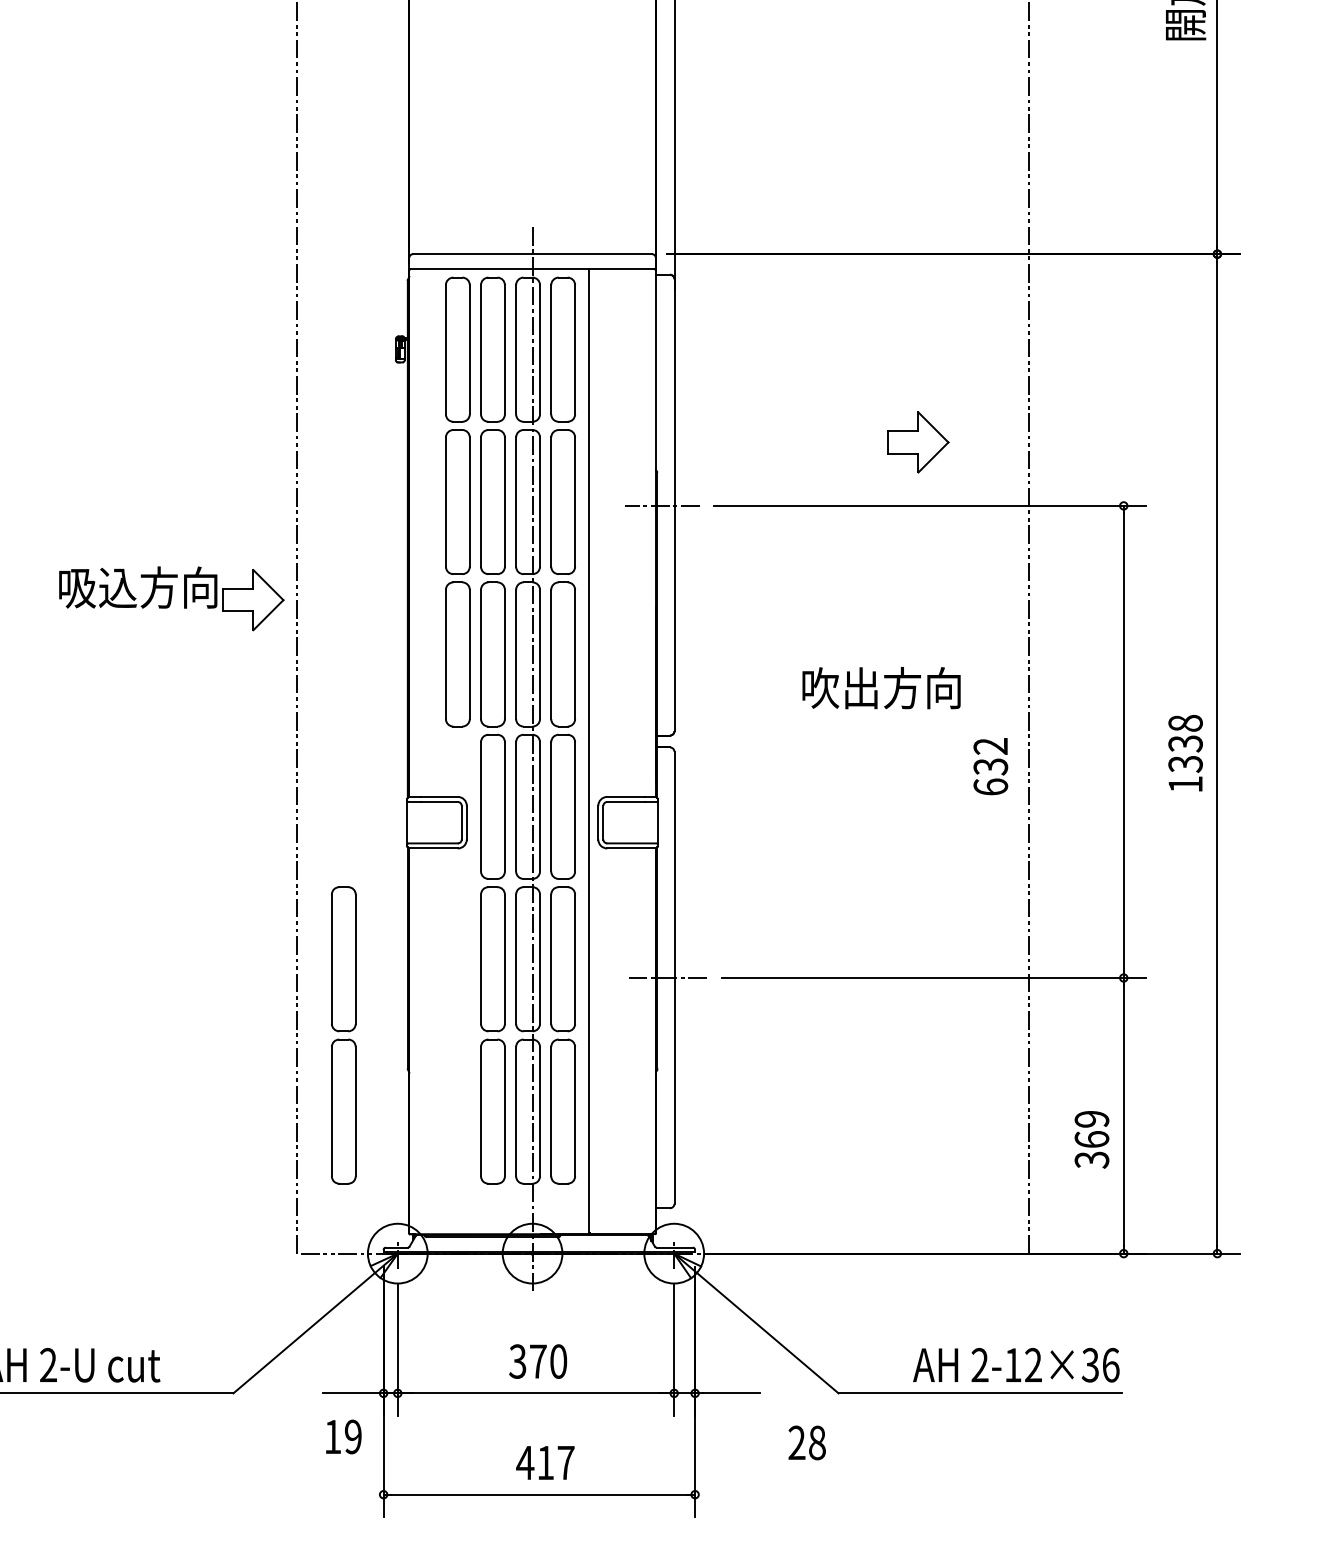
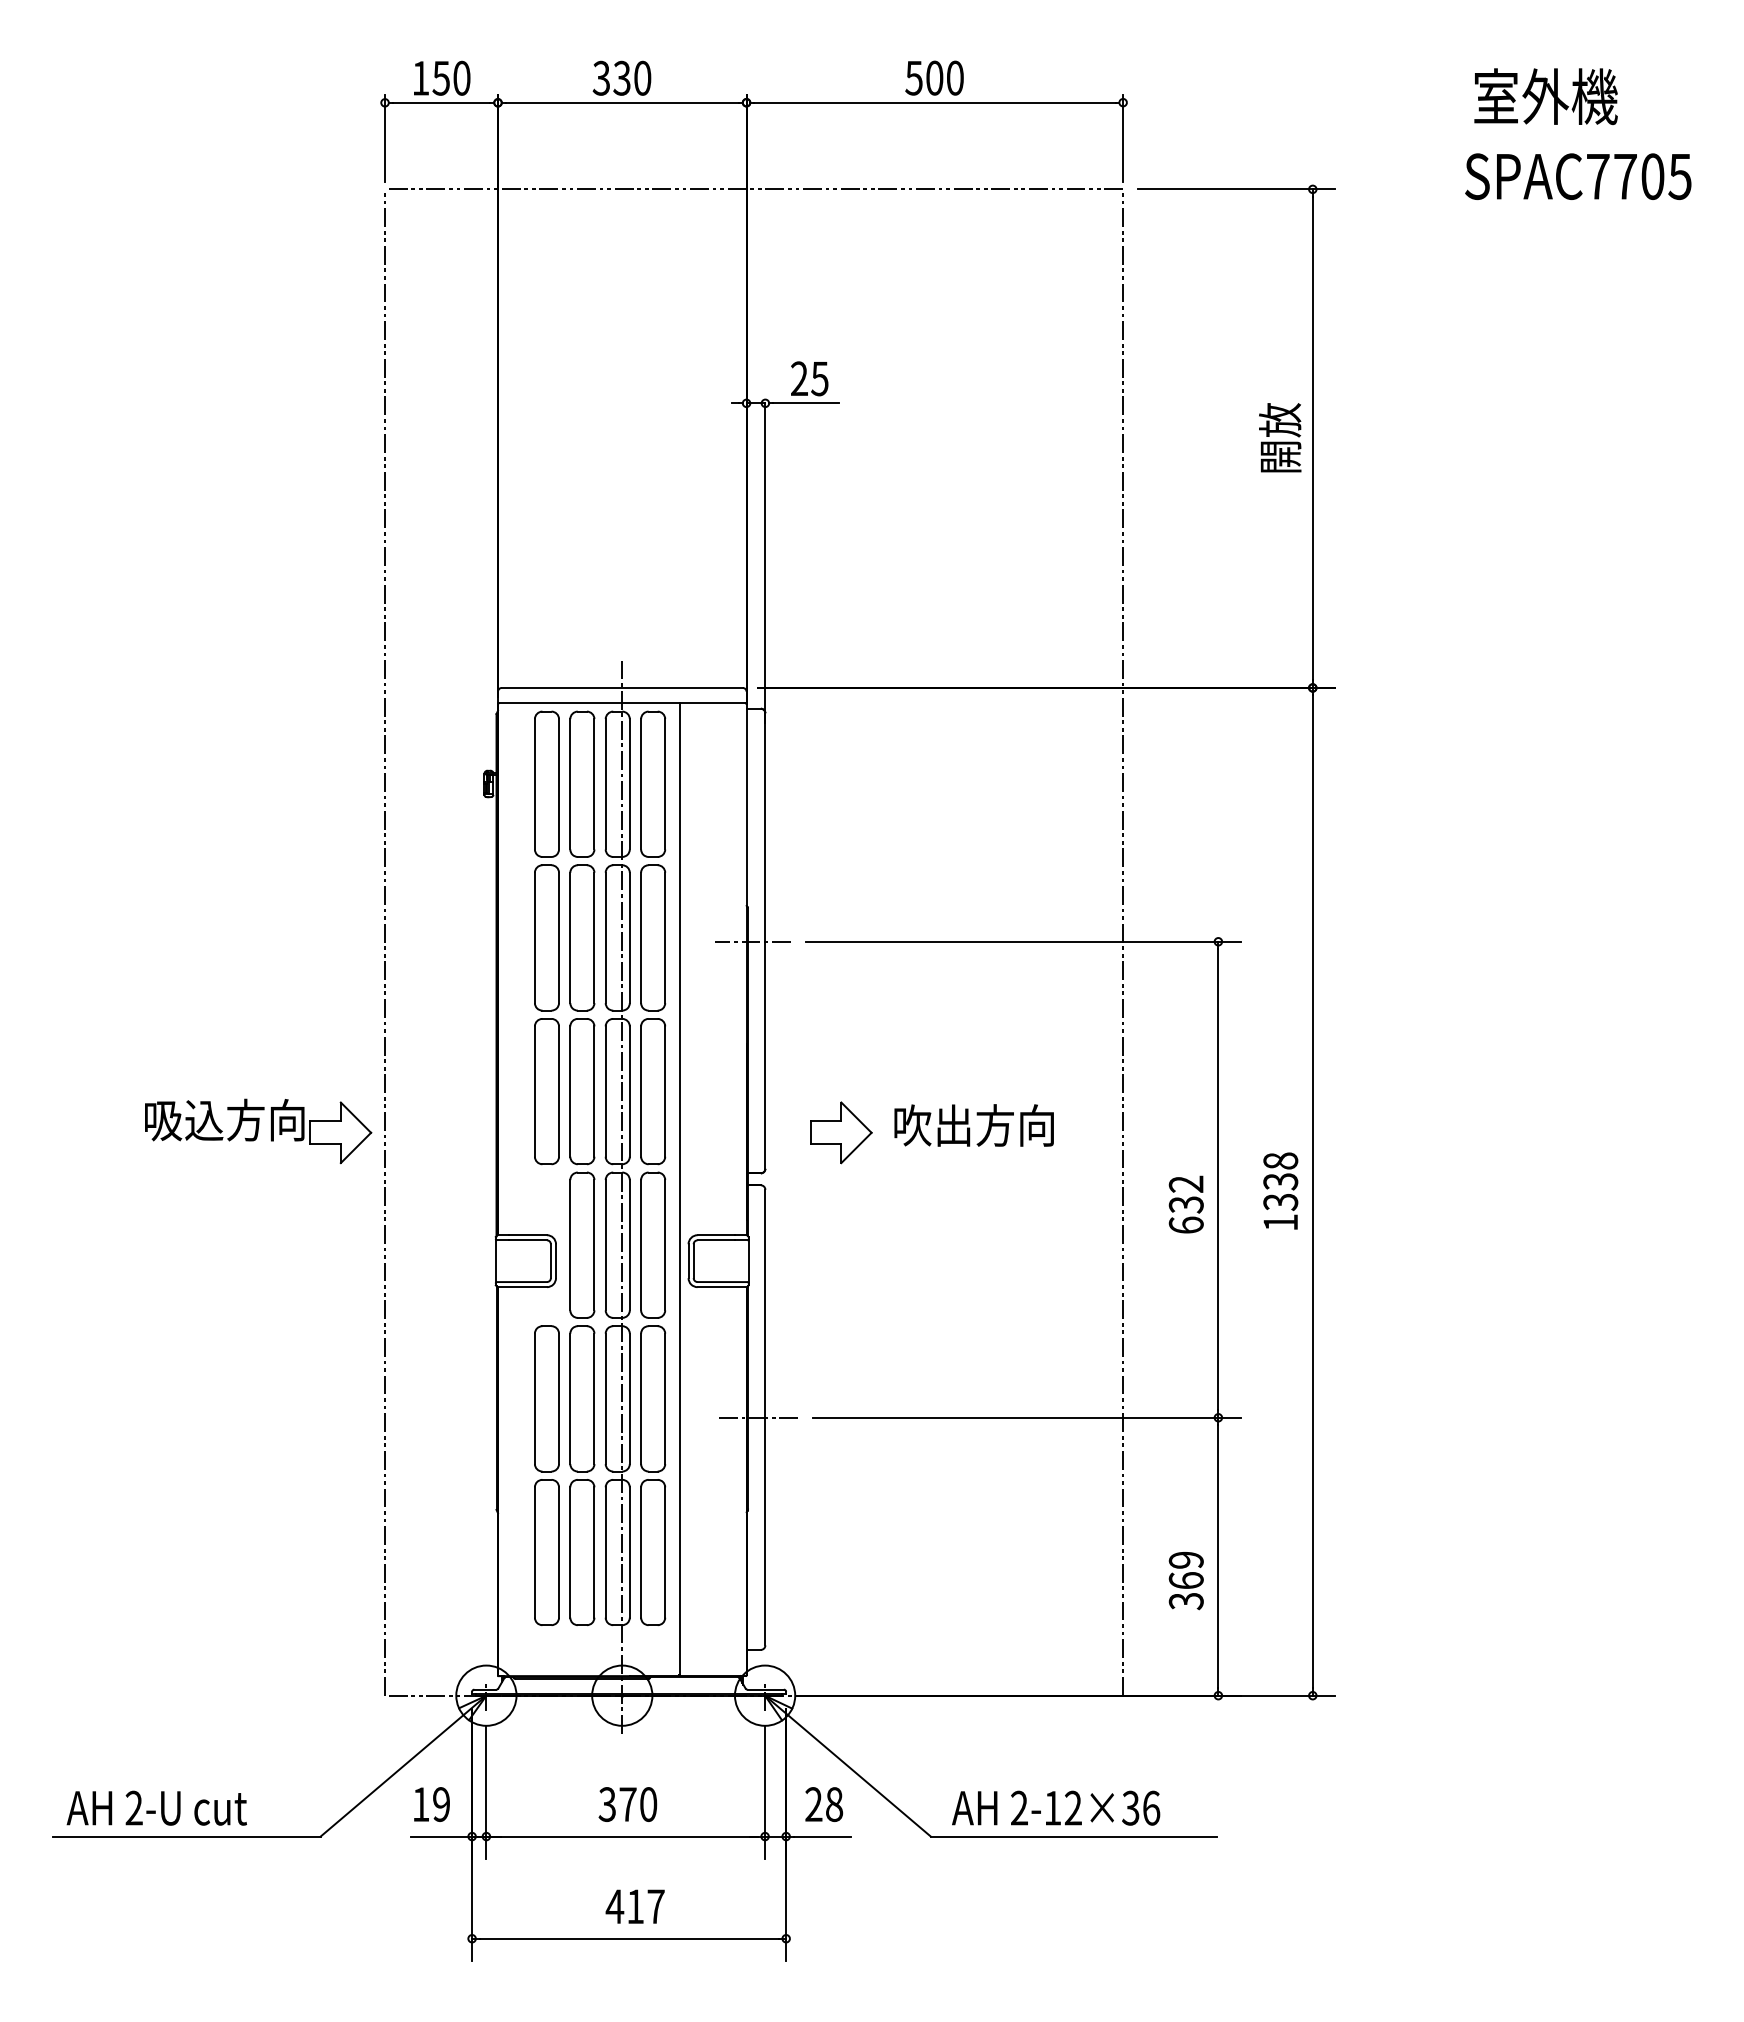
part: (918, 442) -> (841, 1132), moved
part: (171, 598) -> (258, 1131), moved
text: (989, 766) -> (1185, 1204), moved
part: (343, 1035) -> (546, 1475), moved
text: (1016, 1364) -> (1056, 1807), moved
text: (343, 1436) -> (431, 1804), moved
text: (807, 1442) -> (824, 1804), moved

